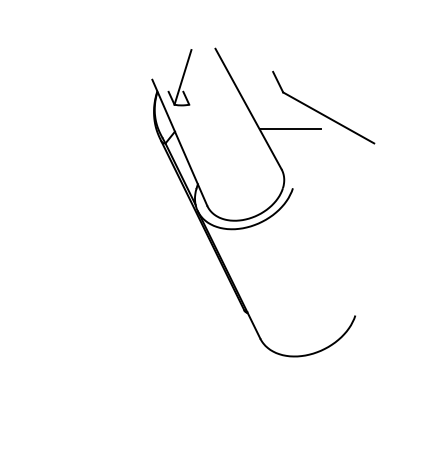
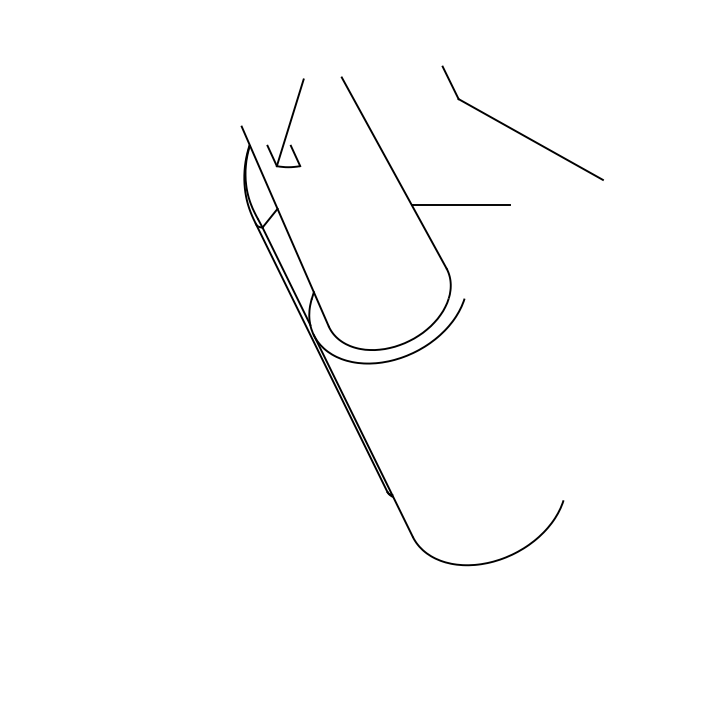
part: (323, 107) -> (522, 122), moved

